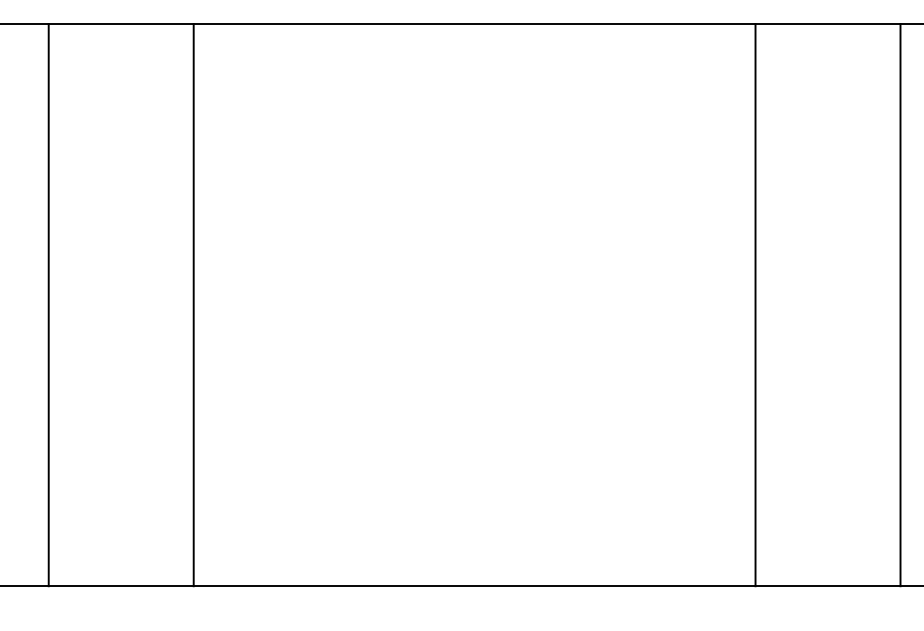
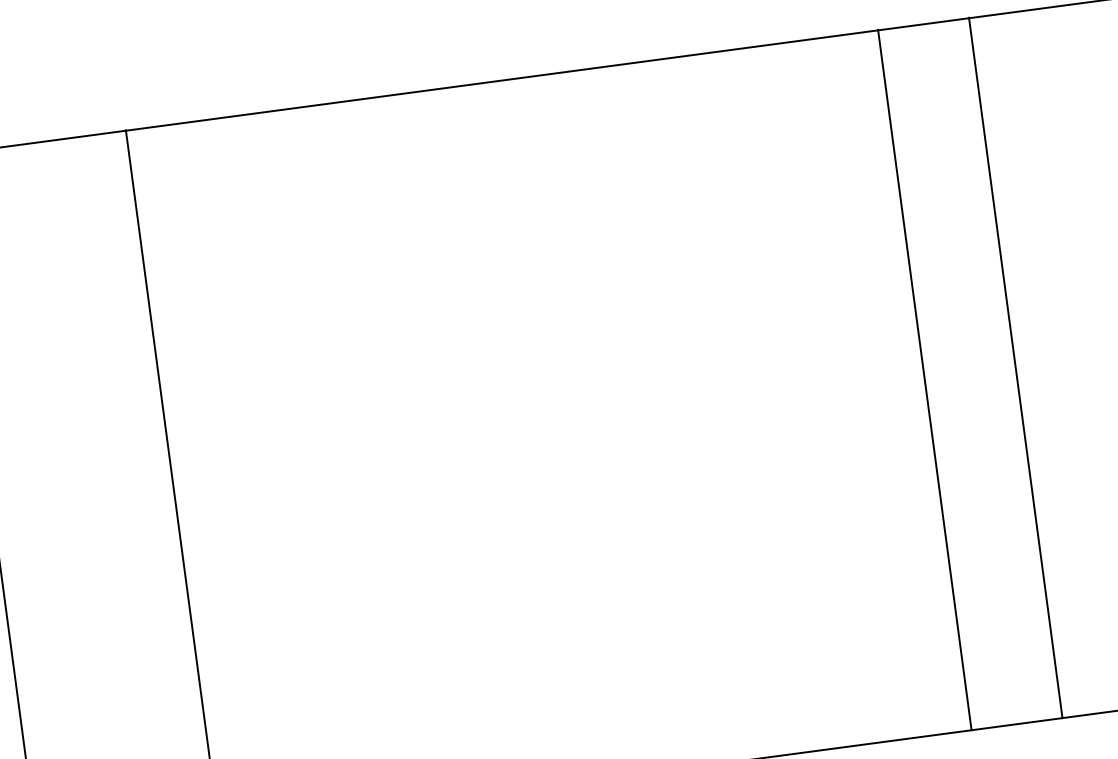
line: (755, 305) -> (924, 380), moved
line: (900, 305) -> (1015, 368), moved

